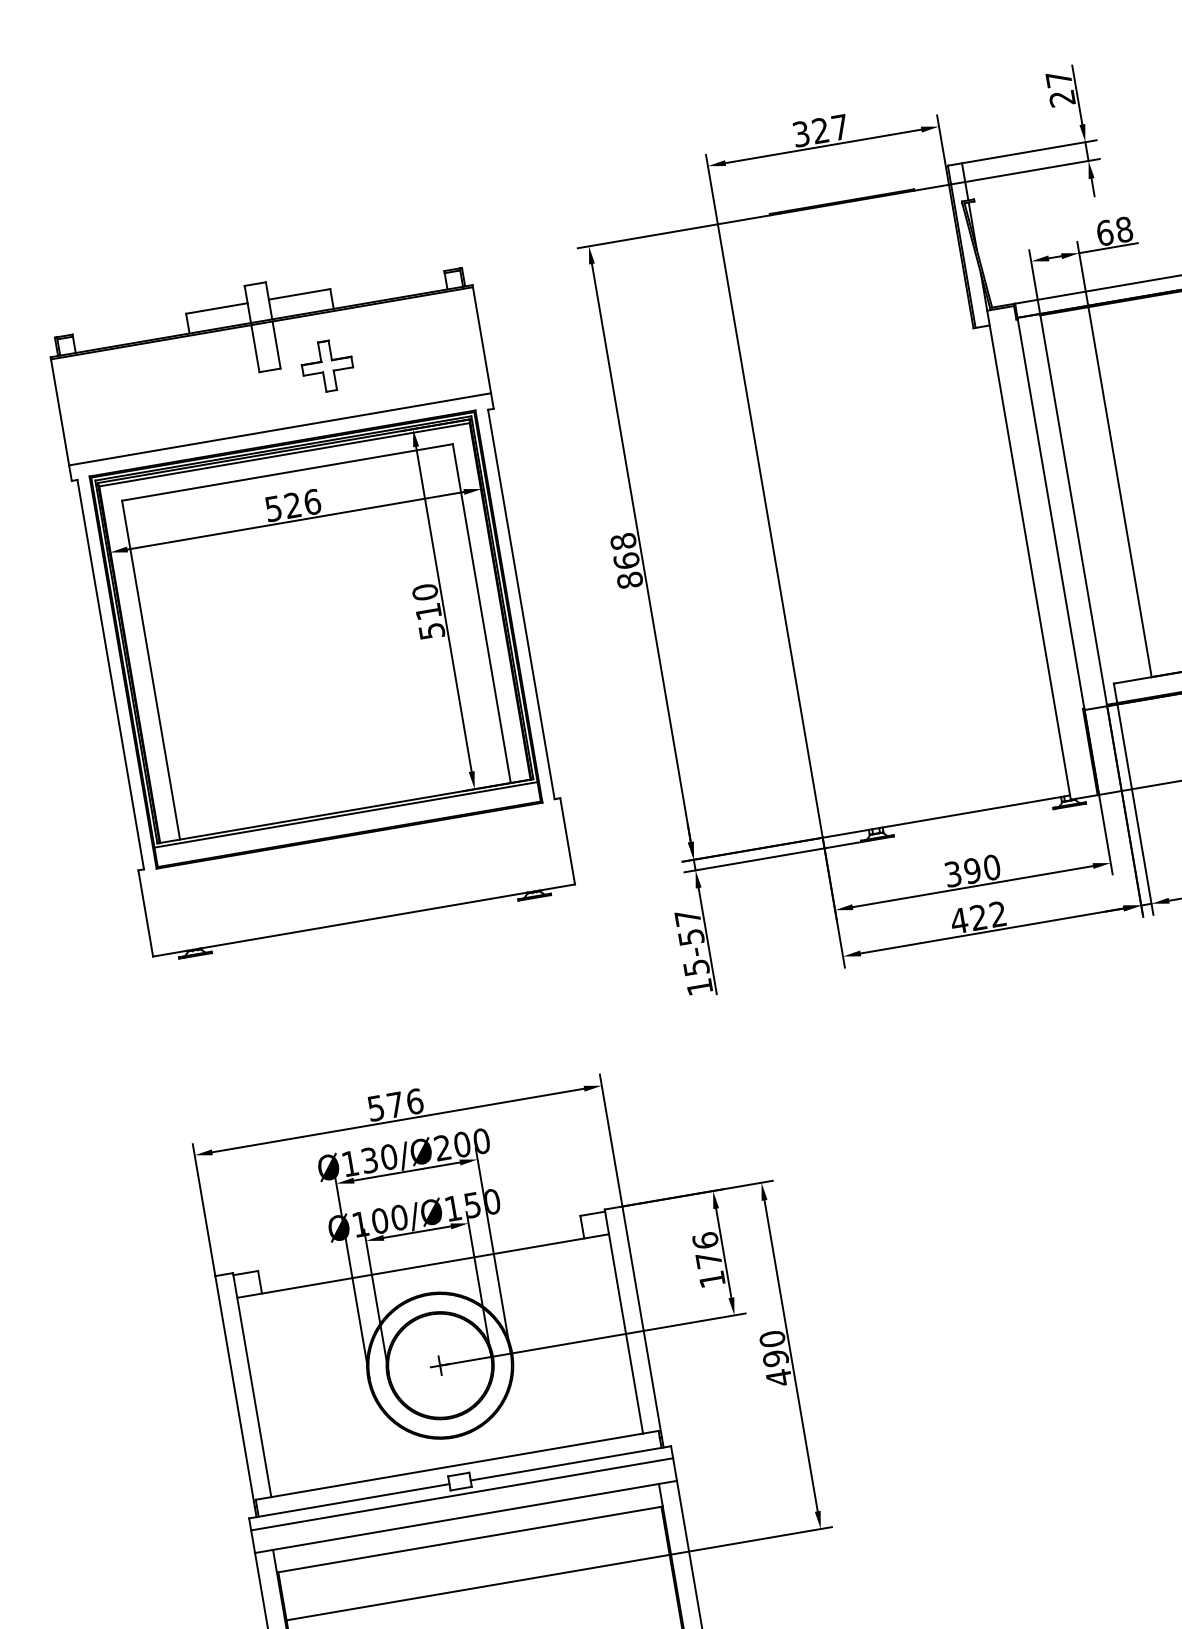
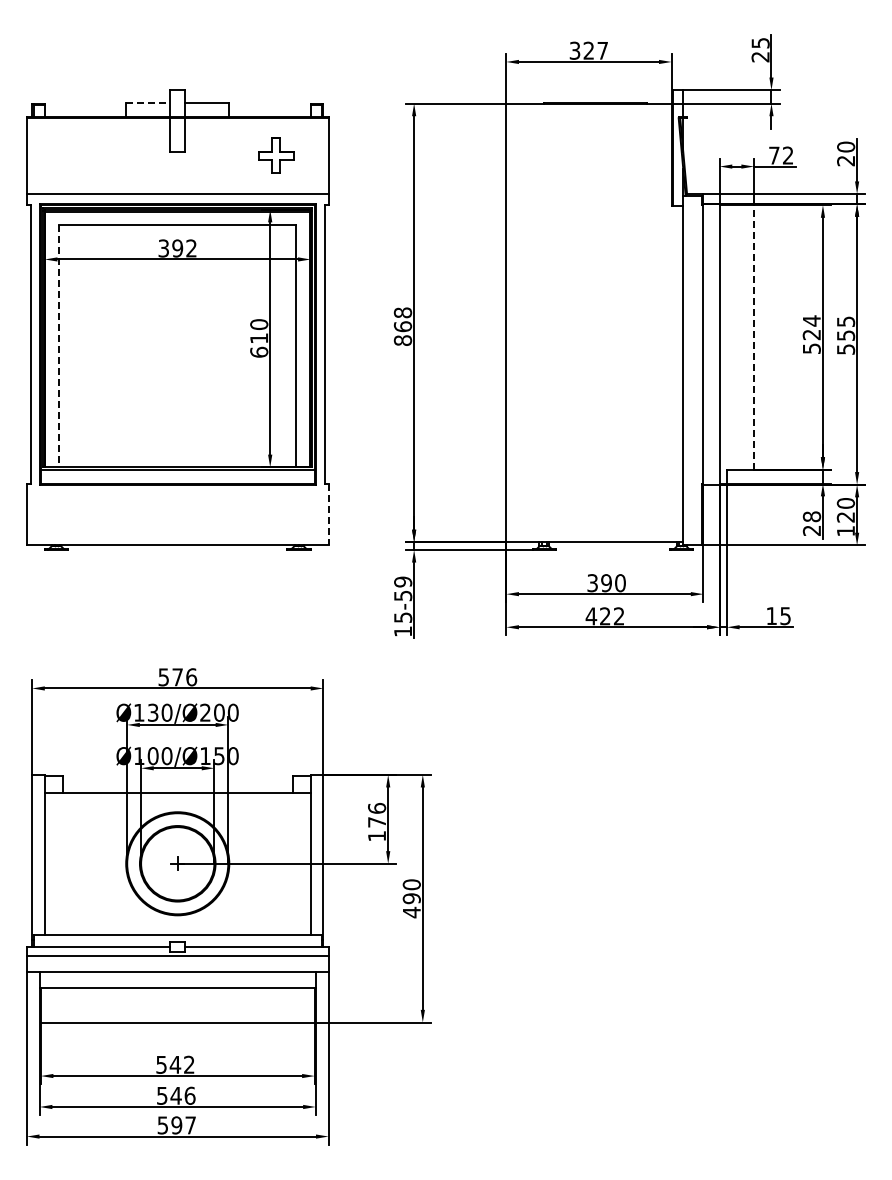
text: (1058, 79) -> (760, 43), 27 -> 25
text: (1115, 231) -> (781, 155), 68 -> 72
line: (217, 308) -> (148, 102), solid -> dashed
part: (327, 365) -> (276, 155), moved
line: (1120, 492) -> (754, 337), solid -> dashed
text: (294, 505) -> (178, 248), 526 -> 392
text: (432, 629) -> (259, 351), 510 -> 610
line: (151, 670) -> (59, 346), solid -> dashed
line: (567, 841) -> (328, 514), solid -> dashed
text: (688, 917) -> (403, 581), 15-57 -> 15-59

